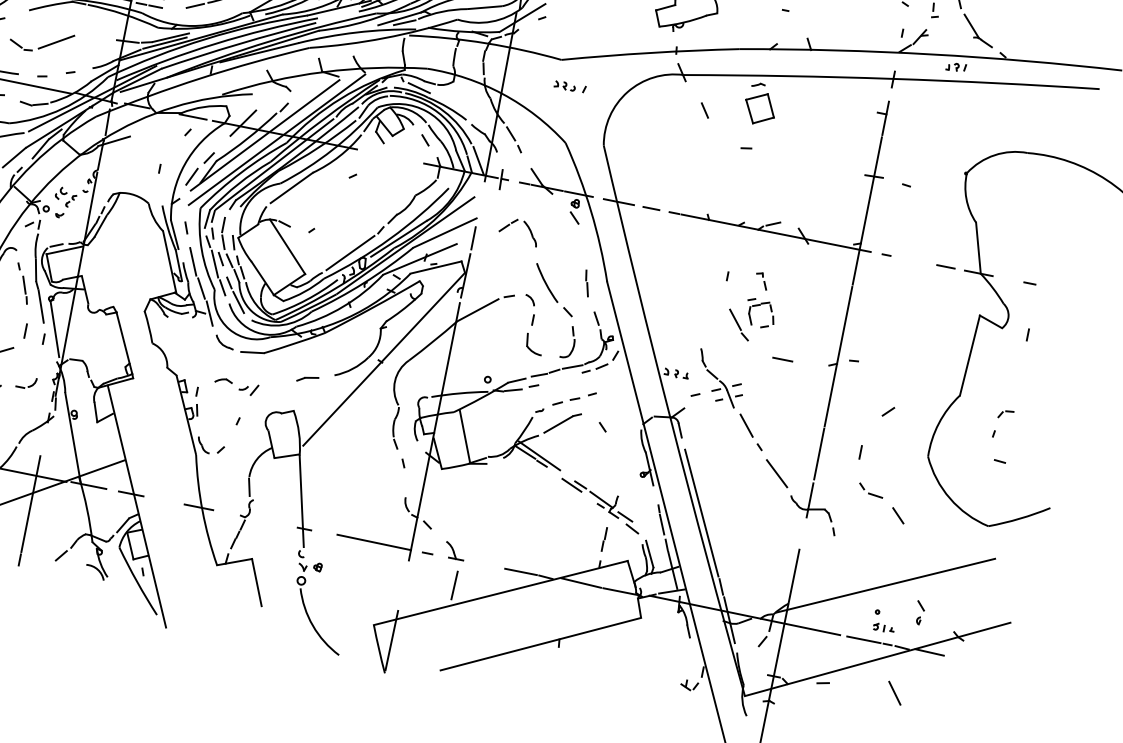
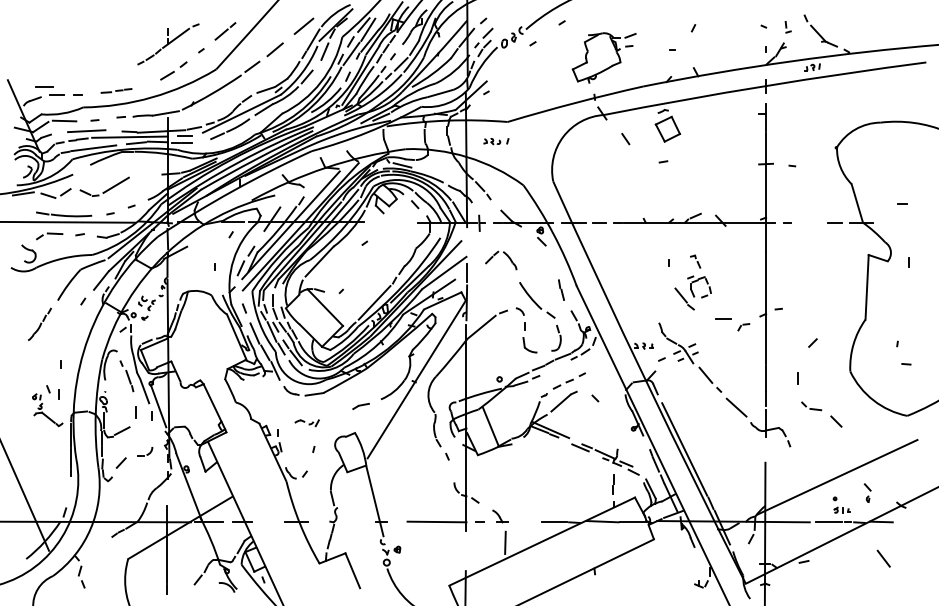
part: (570, 86) -> (496, 141), moved
line: (1030, 283) -> (902, 203), moved
part: (235, 387) -> (306, 423), size x0.7
part: (1005, 414) -> (743, 327), moved
line: (894, 692) -> (883, 558), moved

